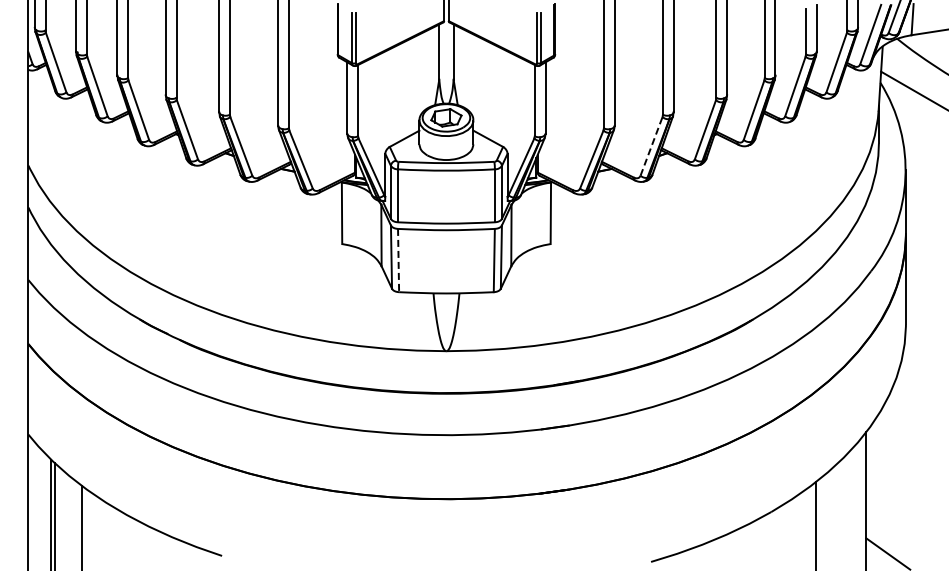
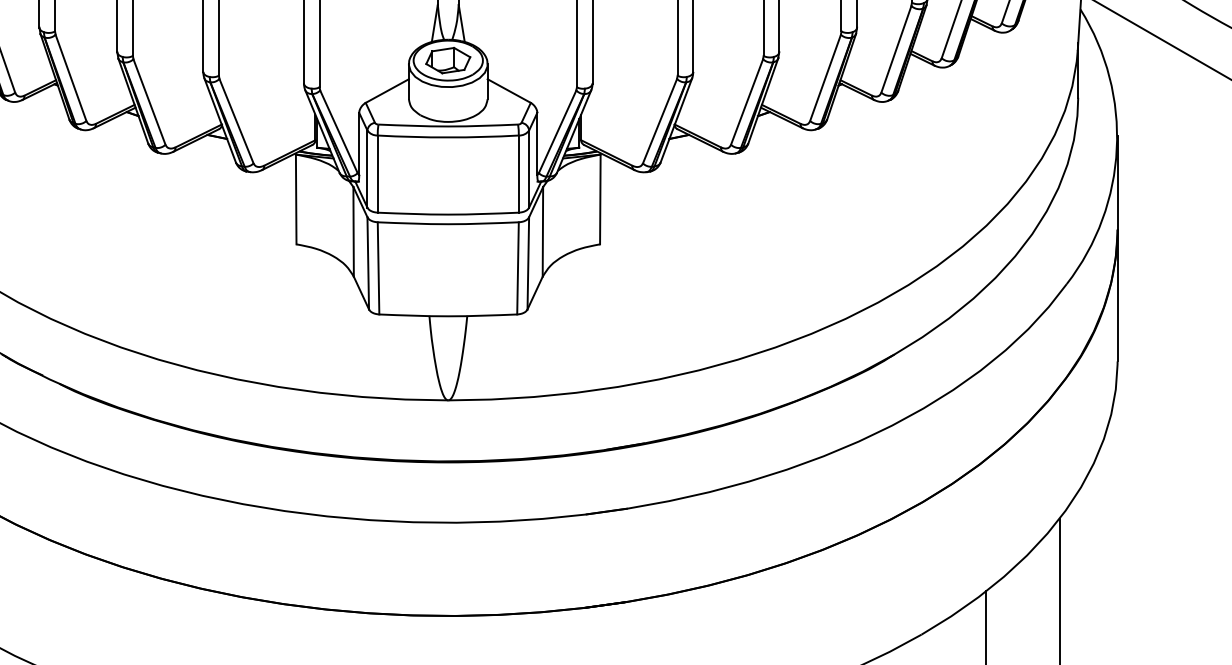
line: (651, 145) -> (746, 100), dashed -> solid
line: (398, 260) -> (378, 268), dashed -> solid

